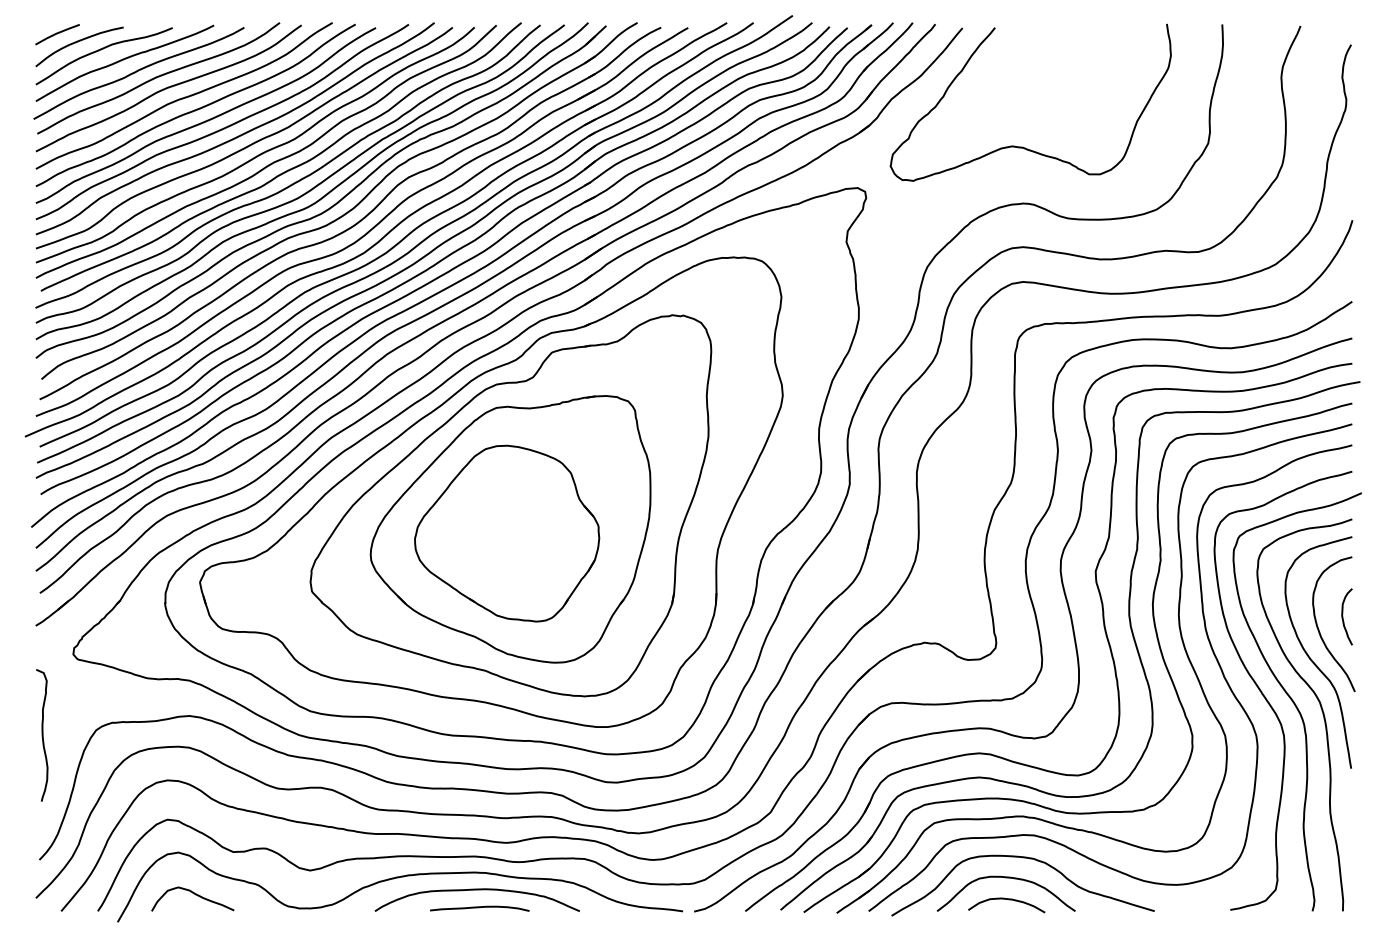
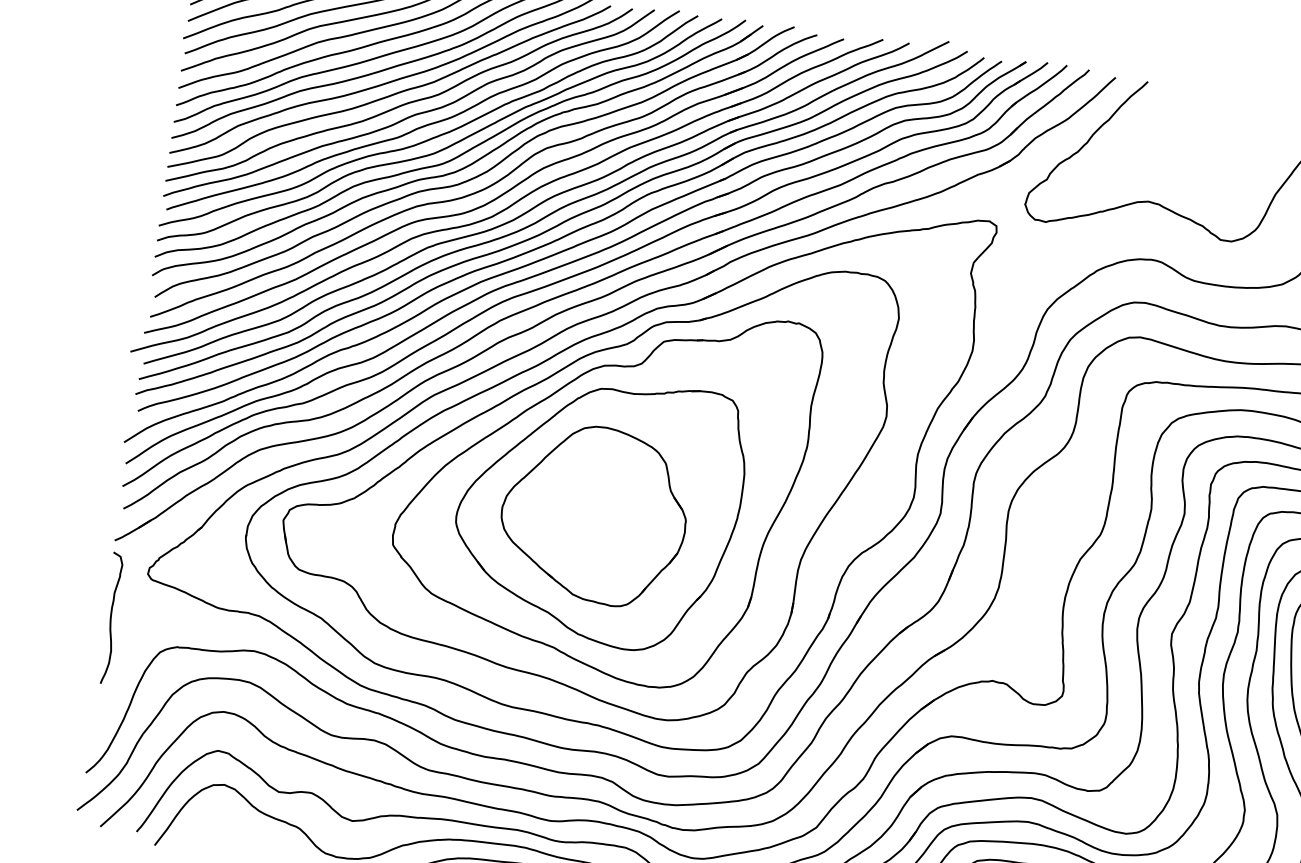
curve: (42, 735) -> (110, 618), moved
curve: (195, 895) -> (235, 829), removed

